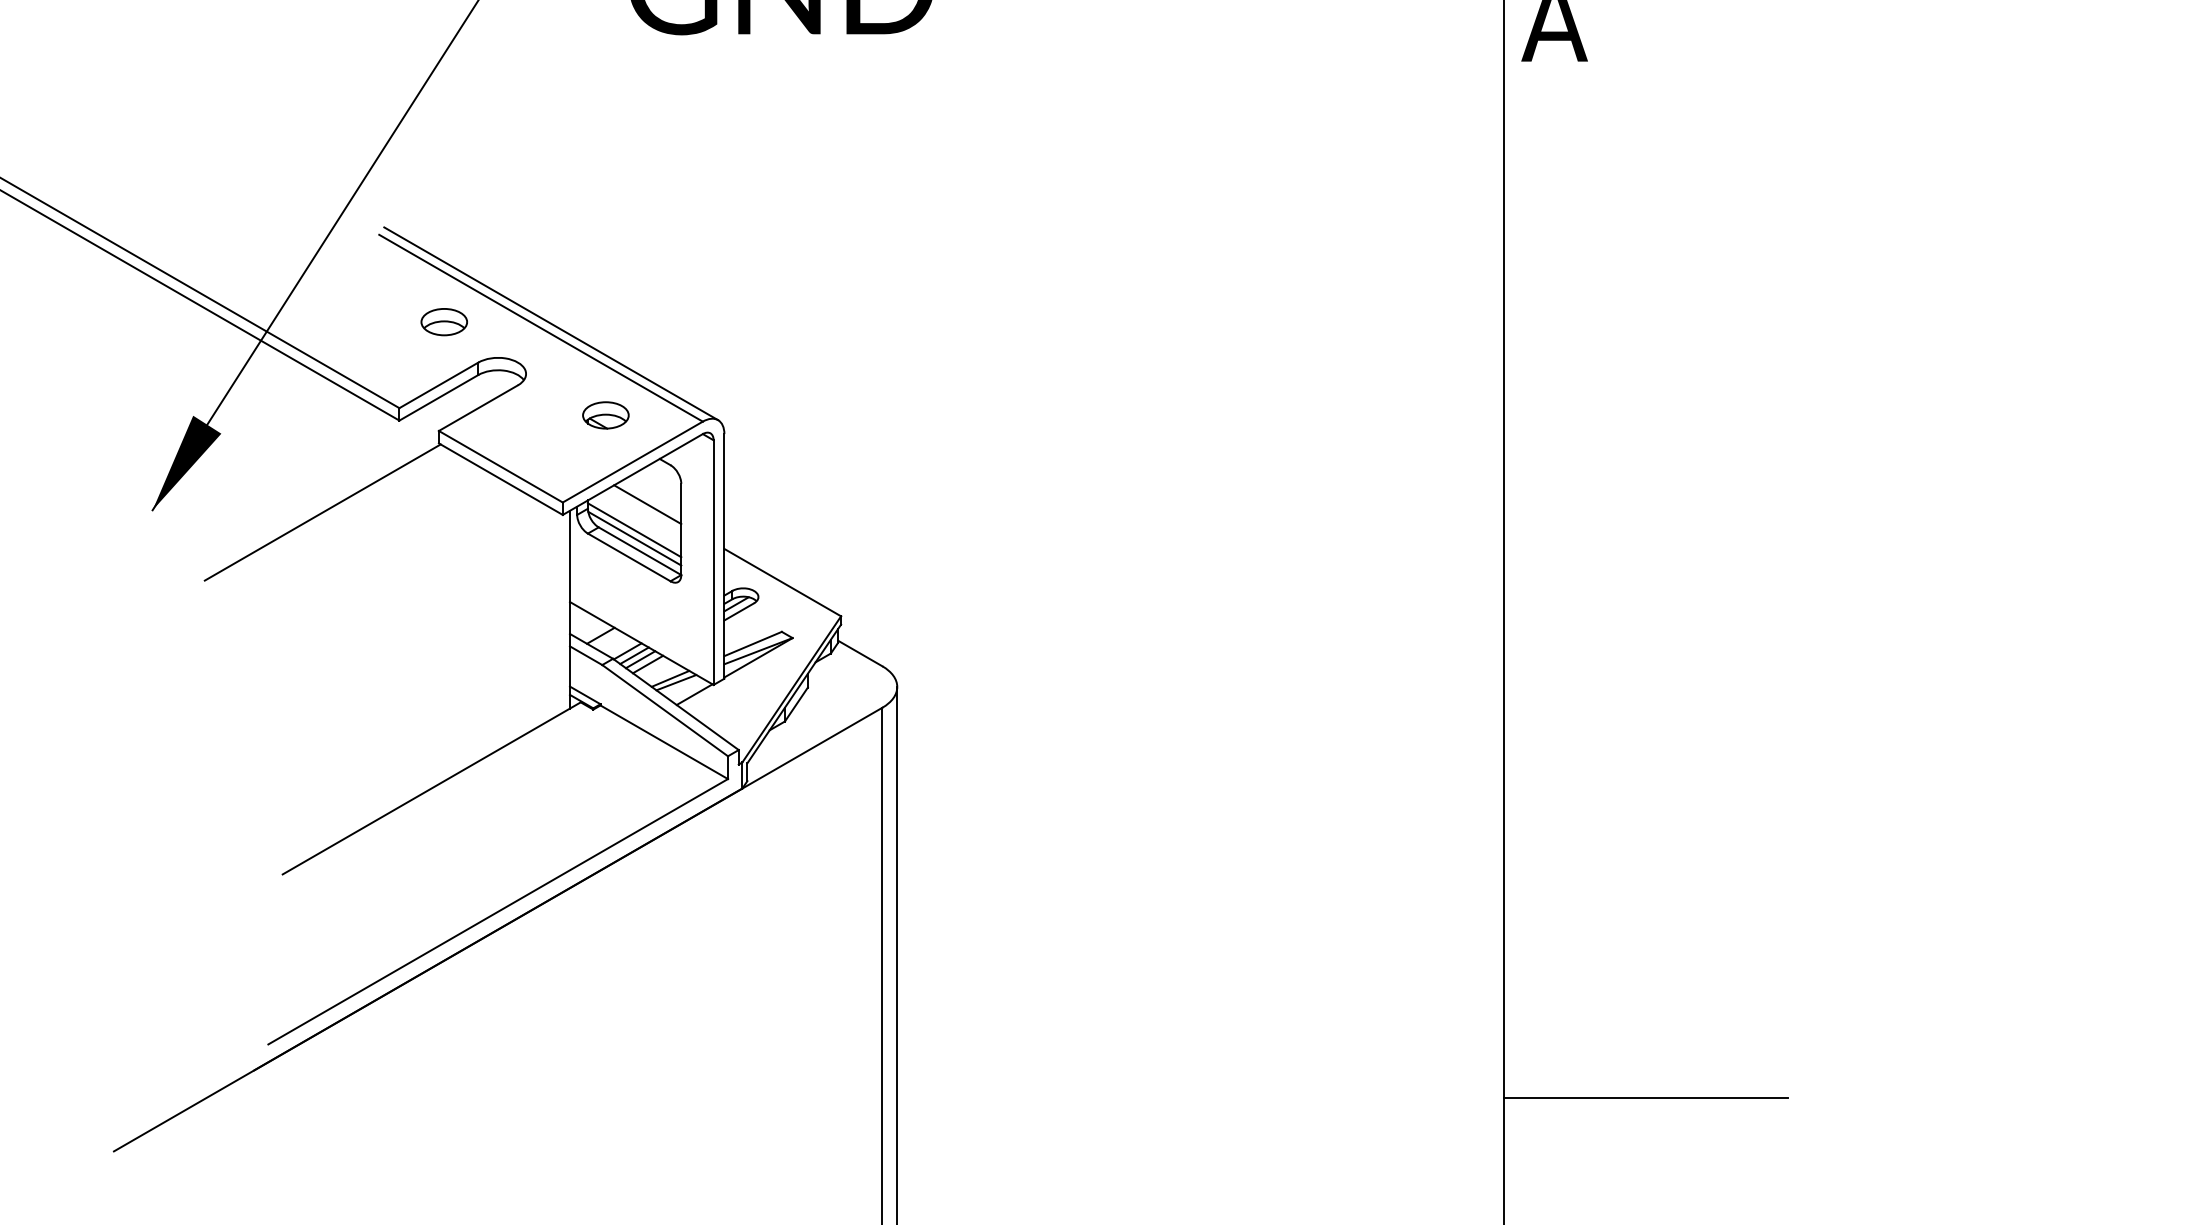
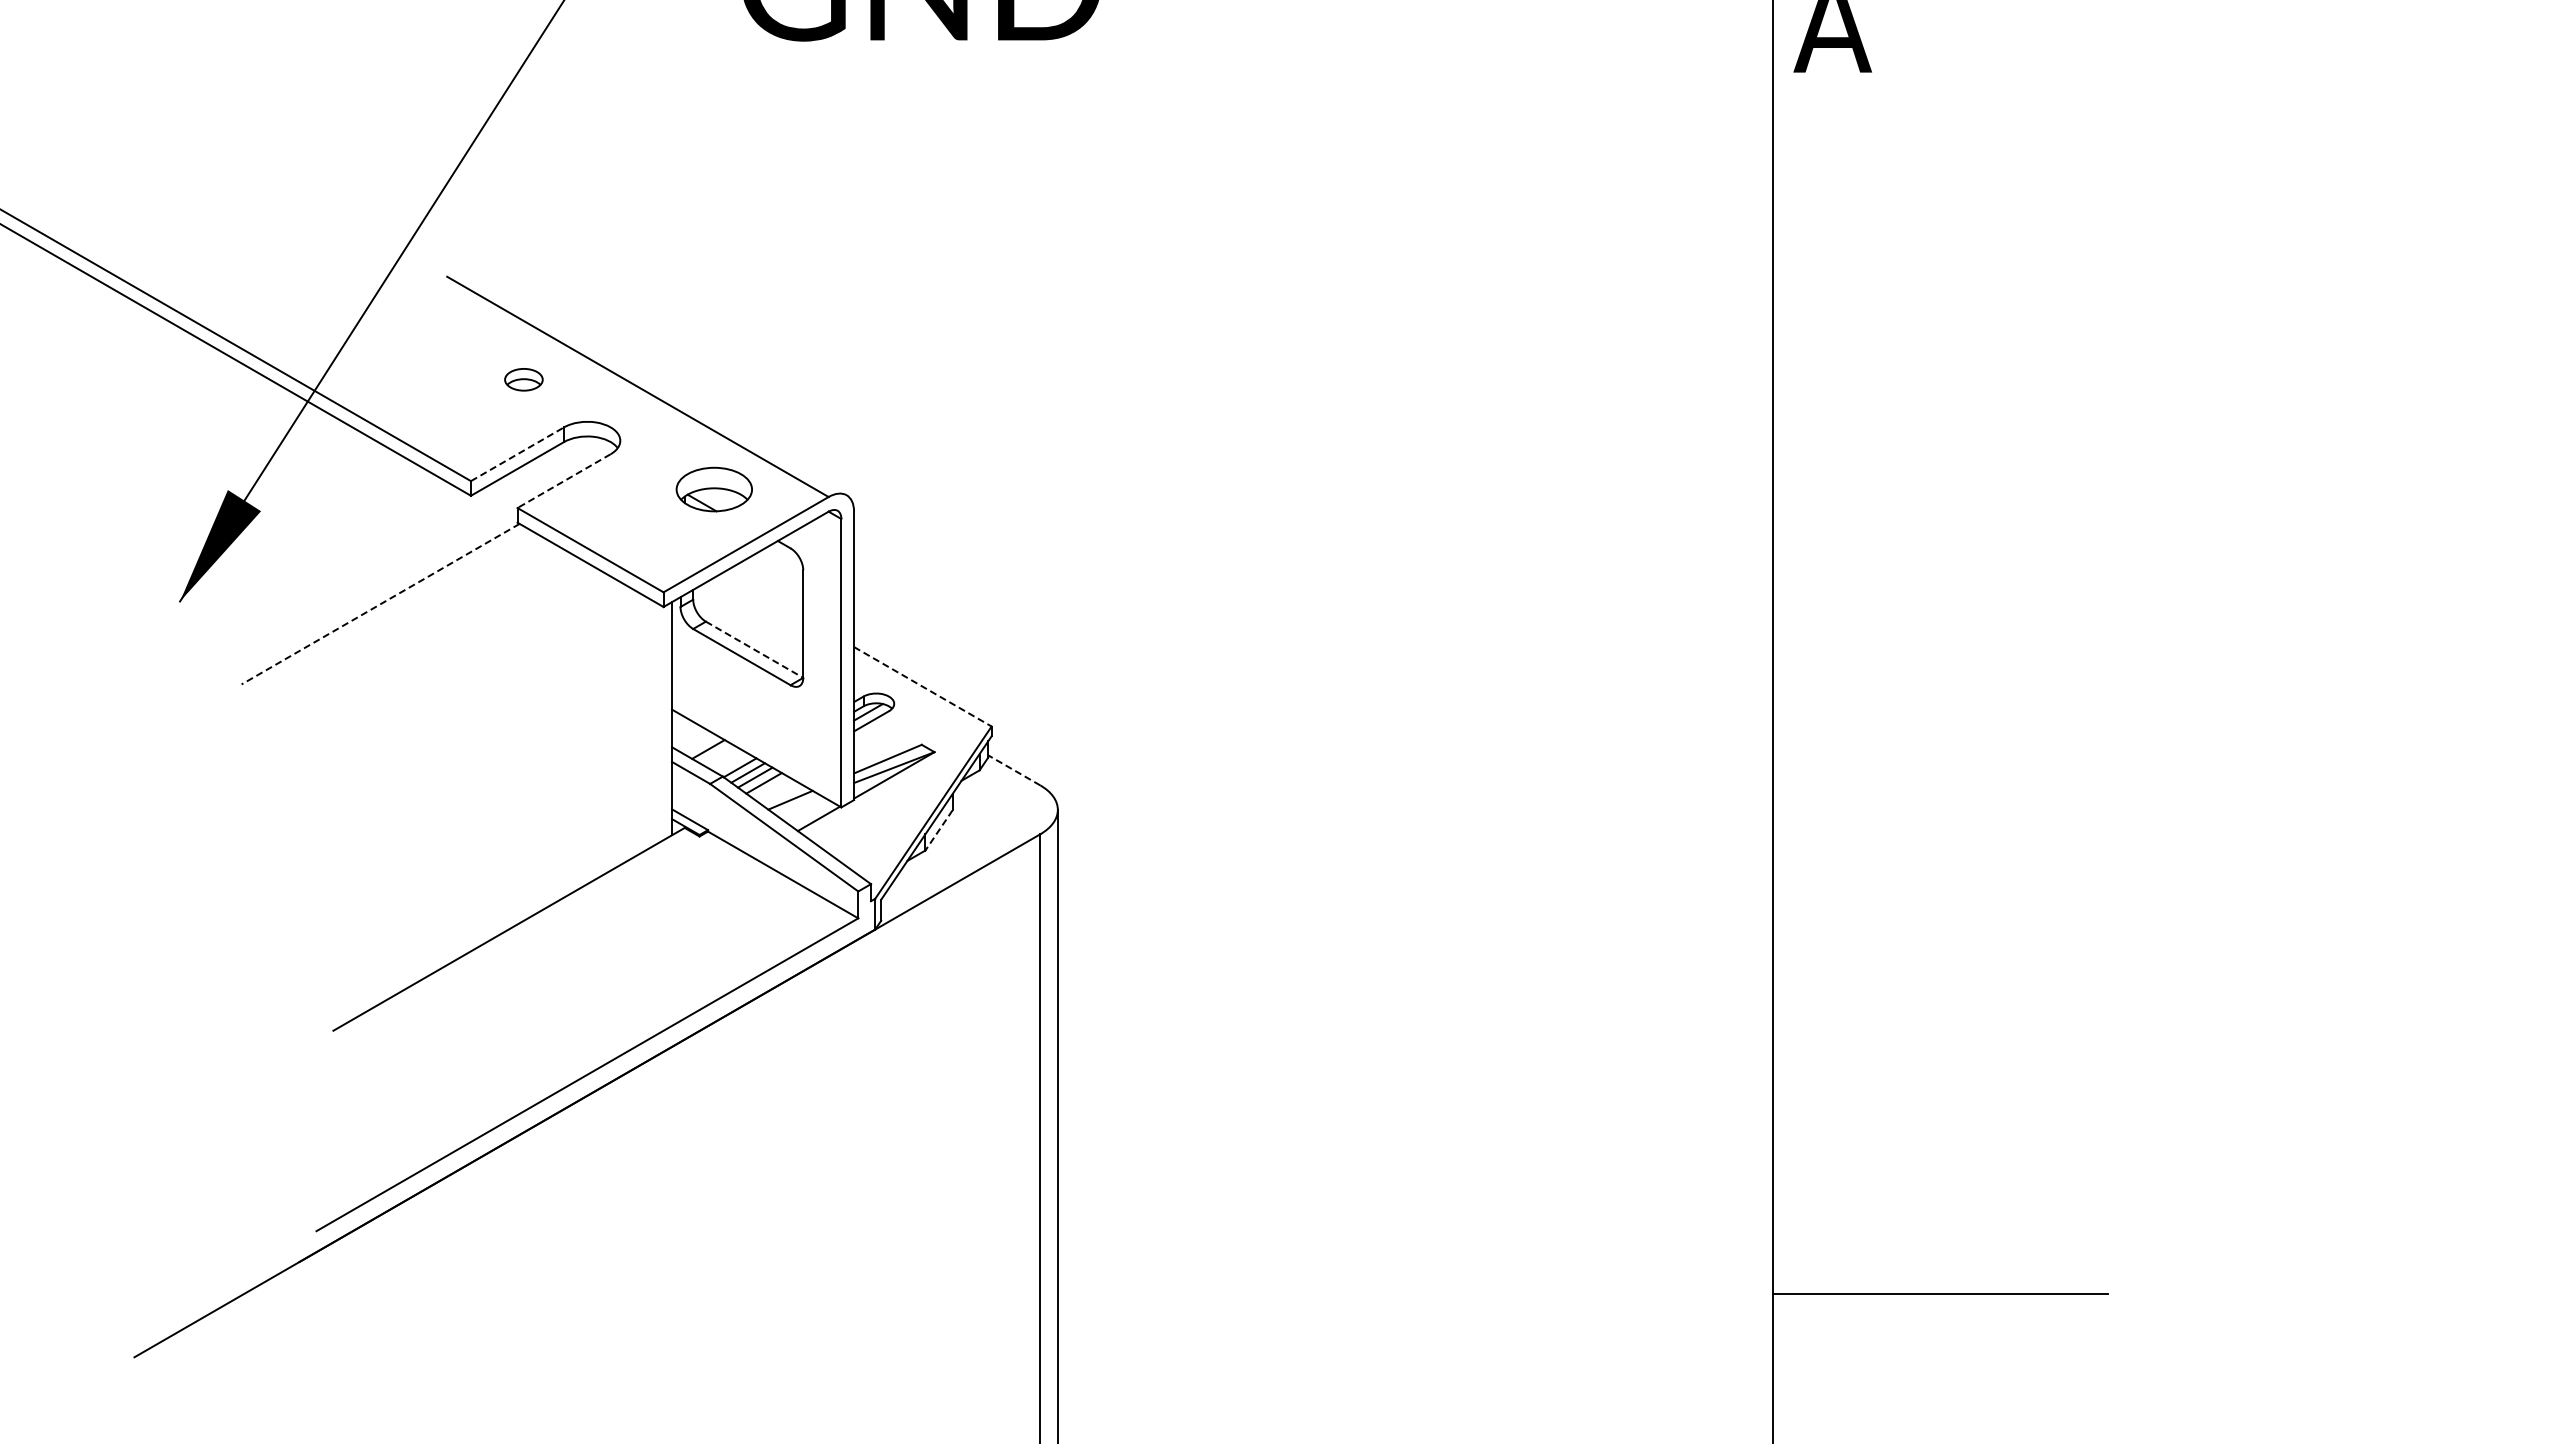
part: (443, 321) -> (523, 379), size x0.7
line: (550, 323) -> (649, 381), removed
line: (438, 385) -> (517, 454), solid -> dashed
line: (478, 408) -> (564, 481), solid -> dashed
part: (605, 415) -> (714, 489), size x1.4
line: (647, 504) -> (763, 594), removed
line: (322, 512) -> (380, 604), solid -> dashed
line: (634, 529) -> (748, 624), removed
line: (634, 538) -> (748, 634), removed
line: (640, 551) -> (755, 650), solid -> dashed
line: (783, 583) -> (923, 687), solid -> dashed
line: (859, 653) -> (1013, 770), solid -> dashed
line: (676, 682) -> (797, 804), removed
line: (796, 704) -> (938, 830), solid -> dashed

